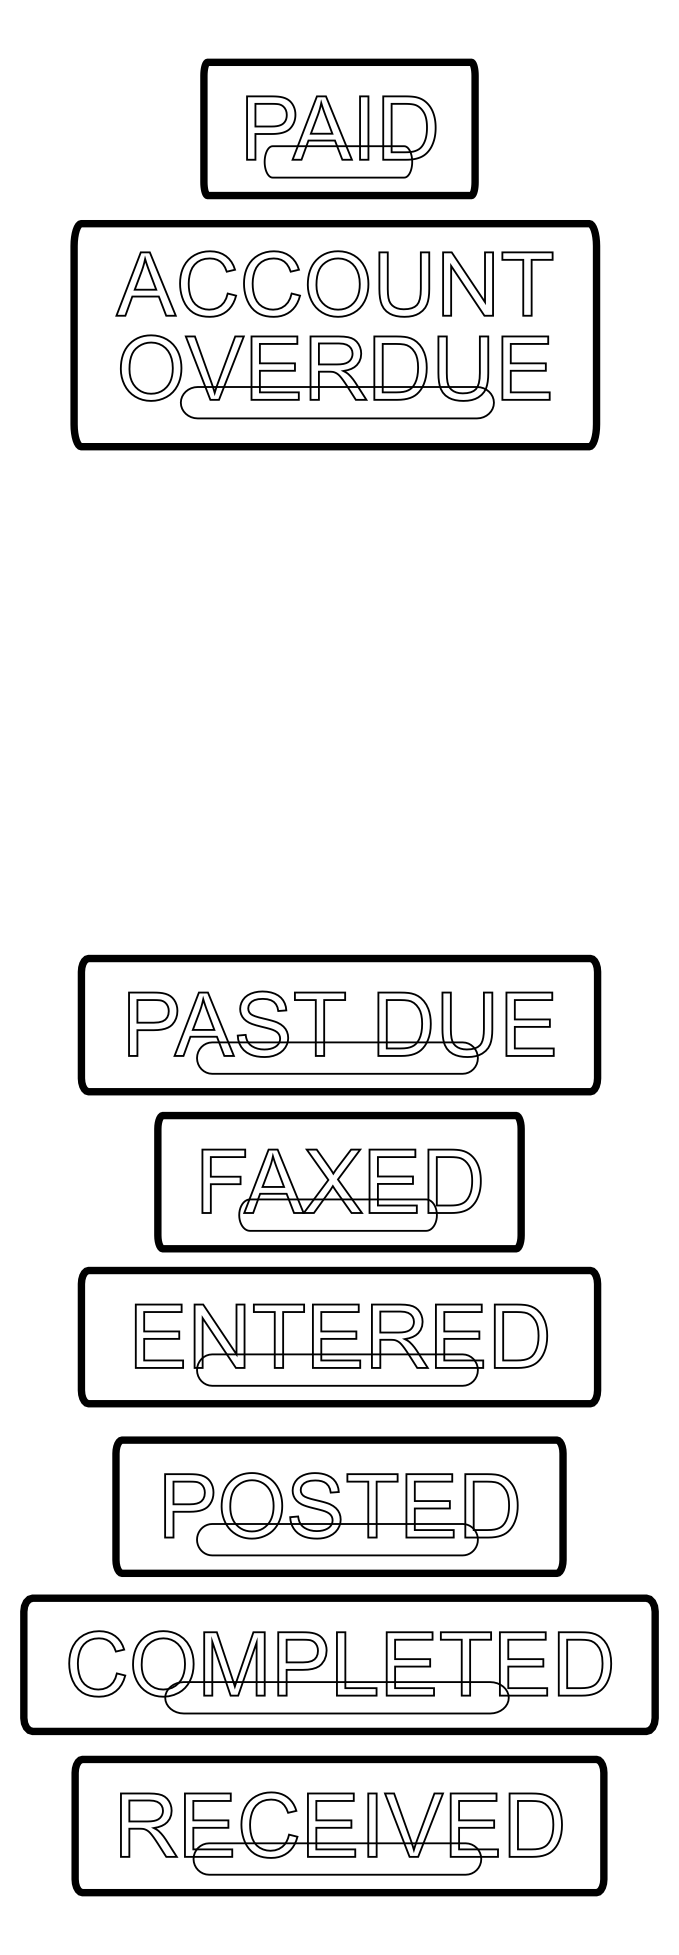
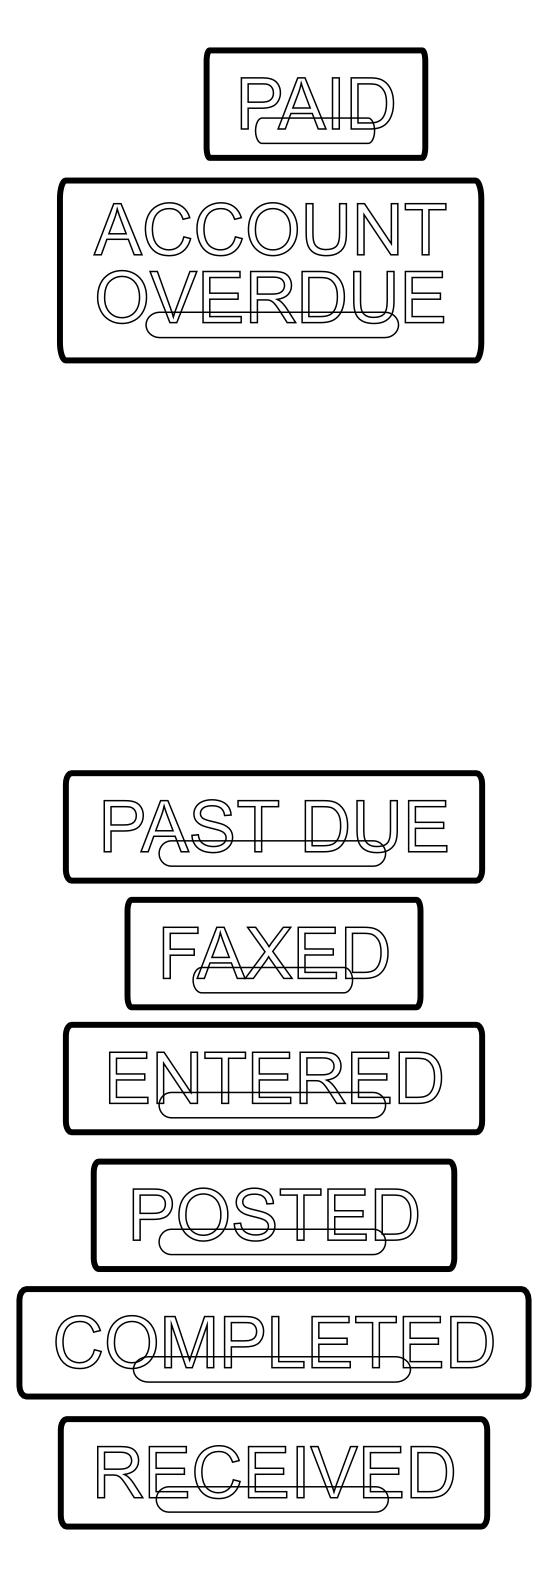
part: (339, 128) -> (315, 103), moved

